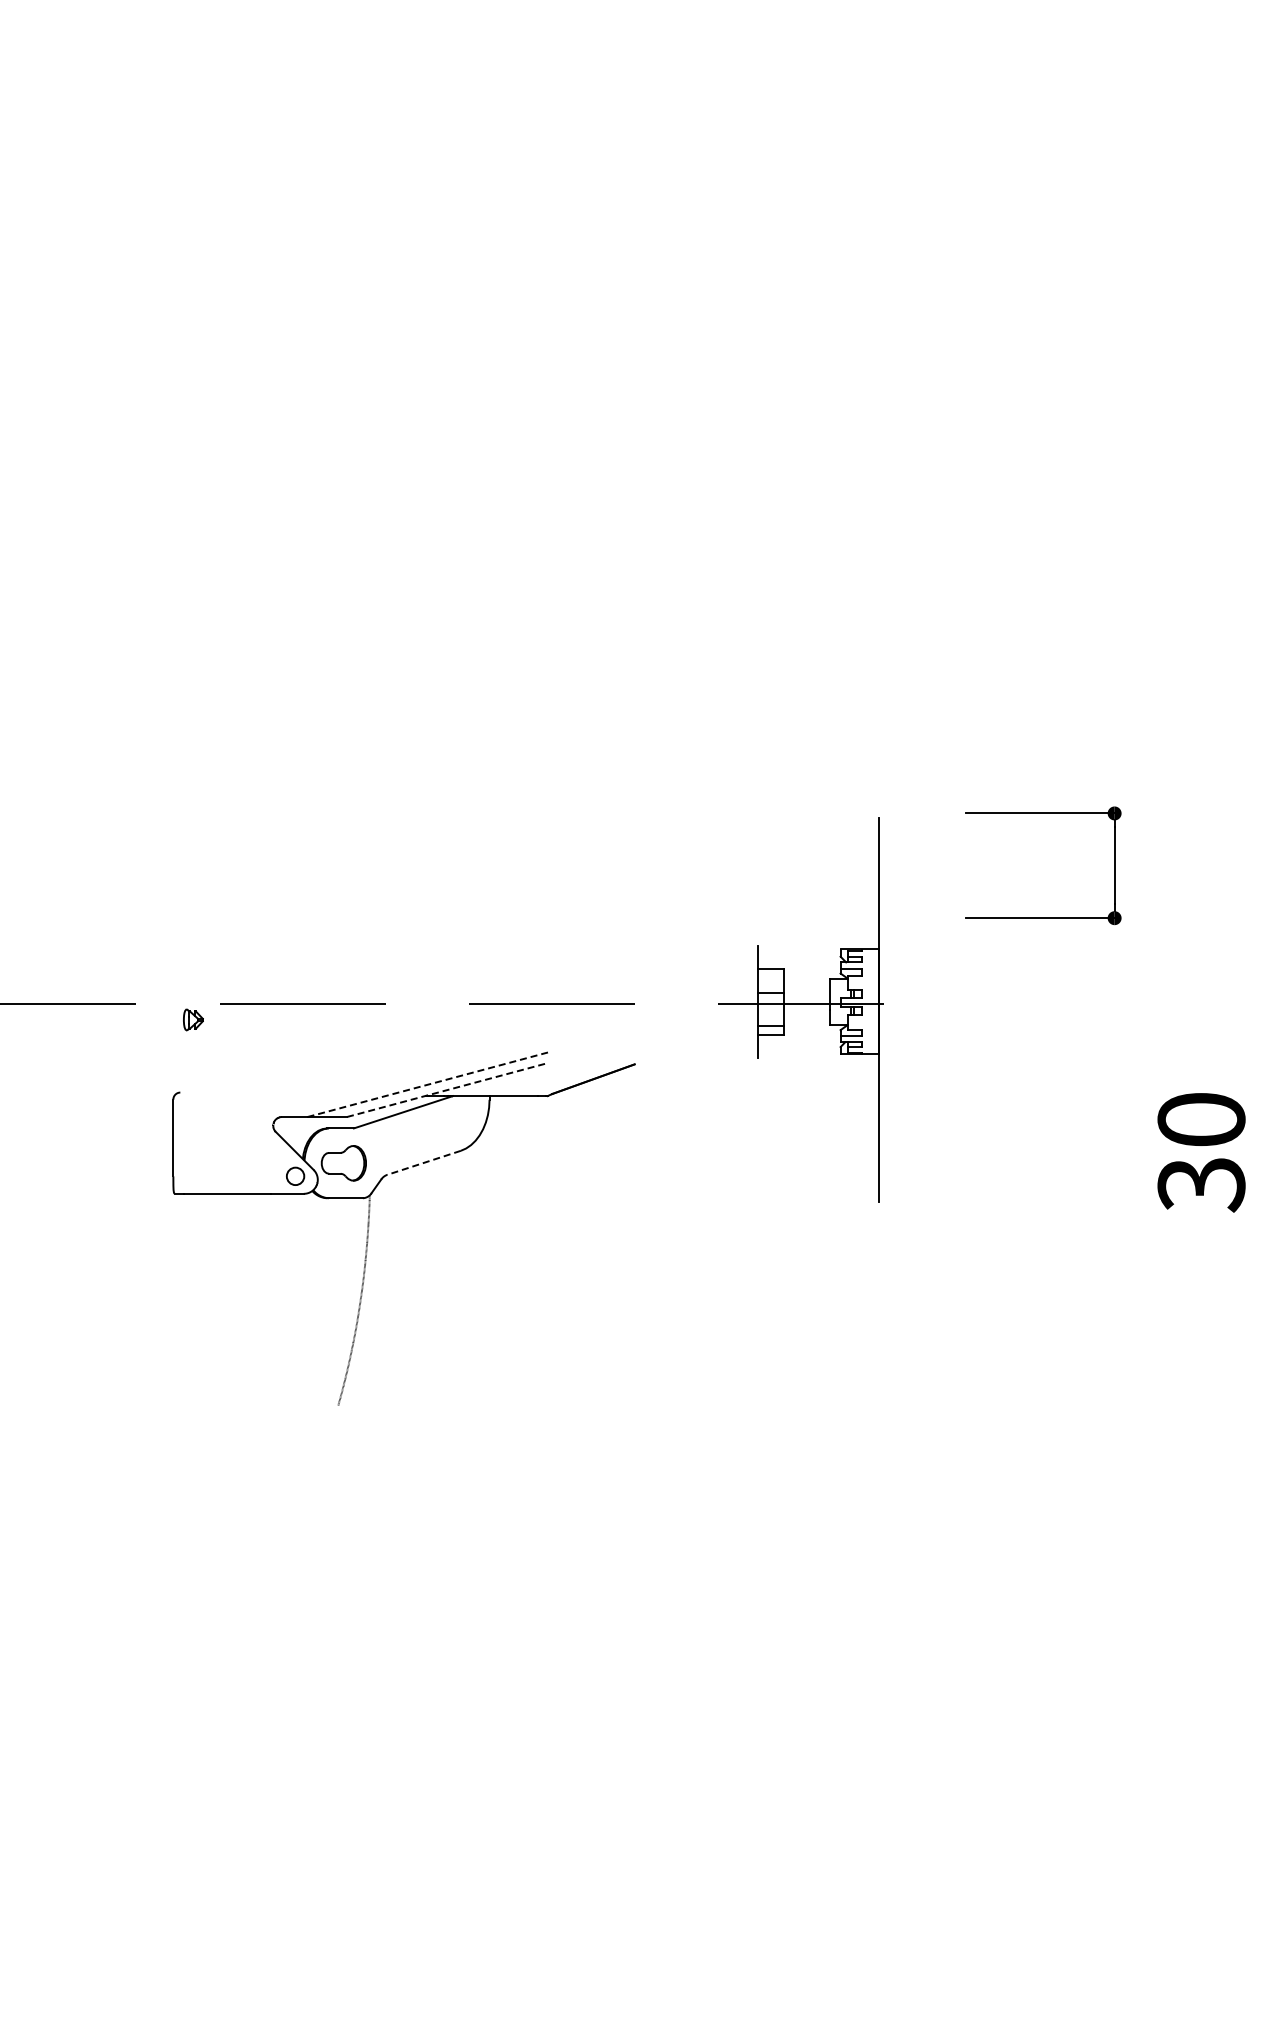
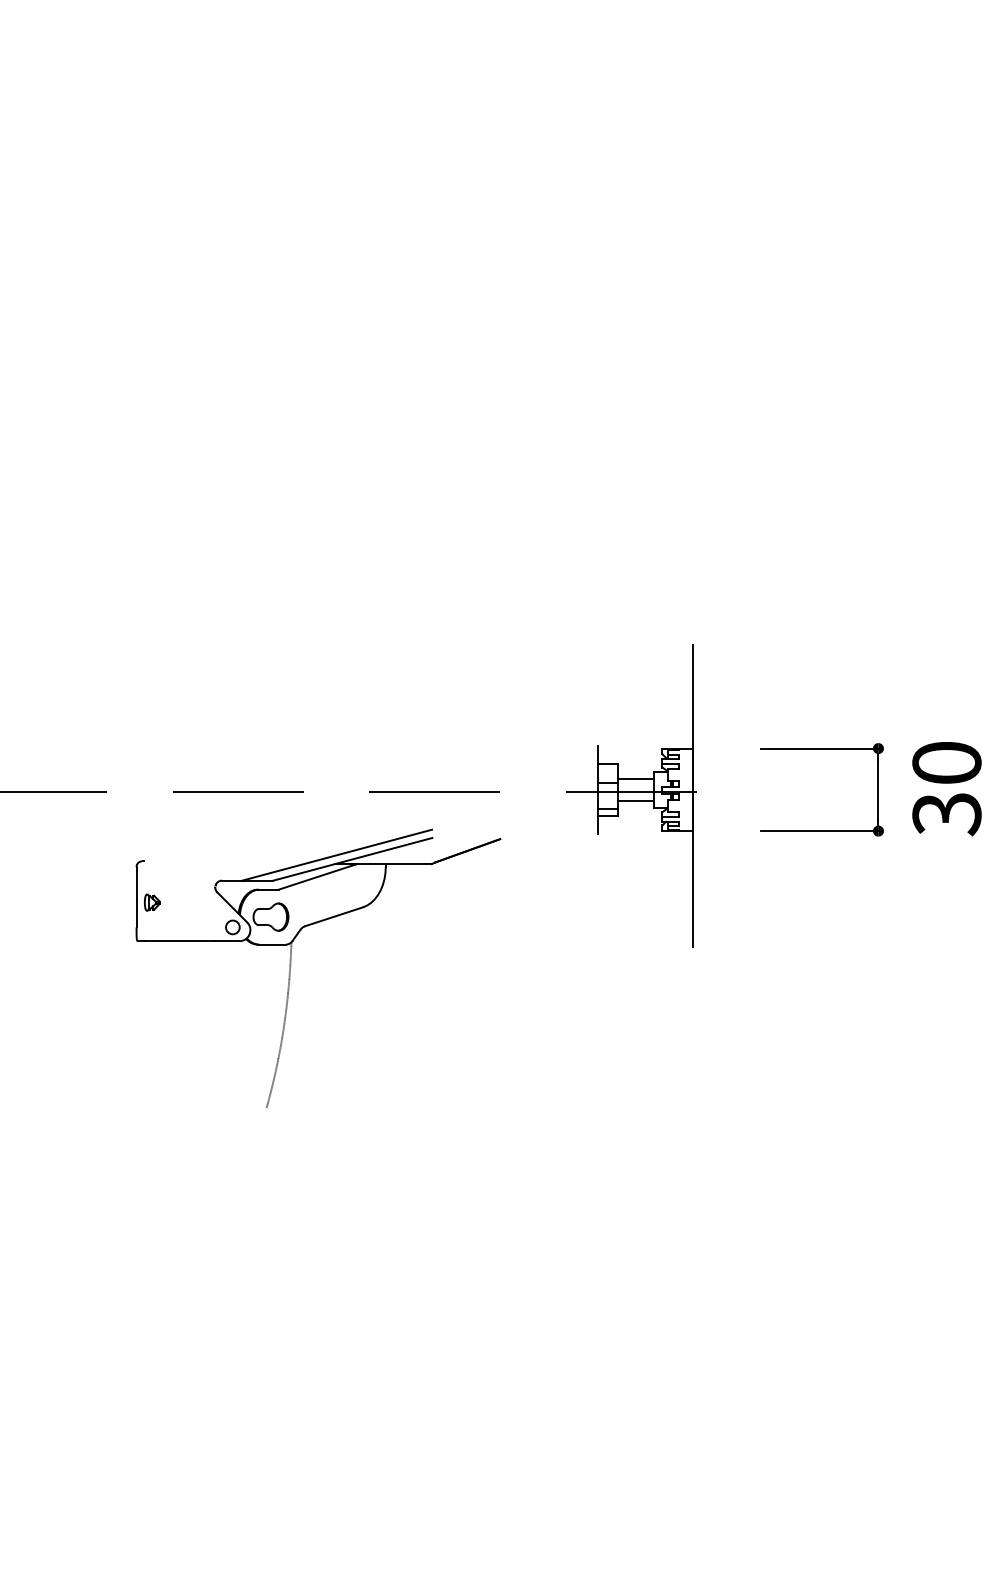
part: (1043, 813) -> (822, 748), moved
line: (807, 987) -> (636, 778), added
line: (807, 1015) -> (636, 800), added
part: (193, 1019) -> (152, 902), moved
line: (427, 1084) -> (336, 855), dashed -> solid
line: (448, 1089) -> (353, 858), dashed -> solid
text: (1201, 1152) -> (946, 788), moved
line: (424, 1162) -> (334, 916), dashed -> solid

